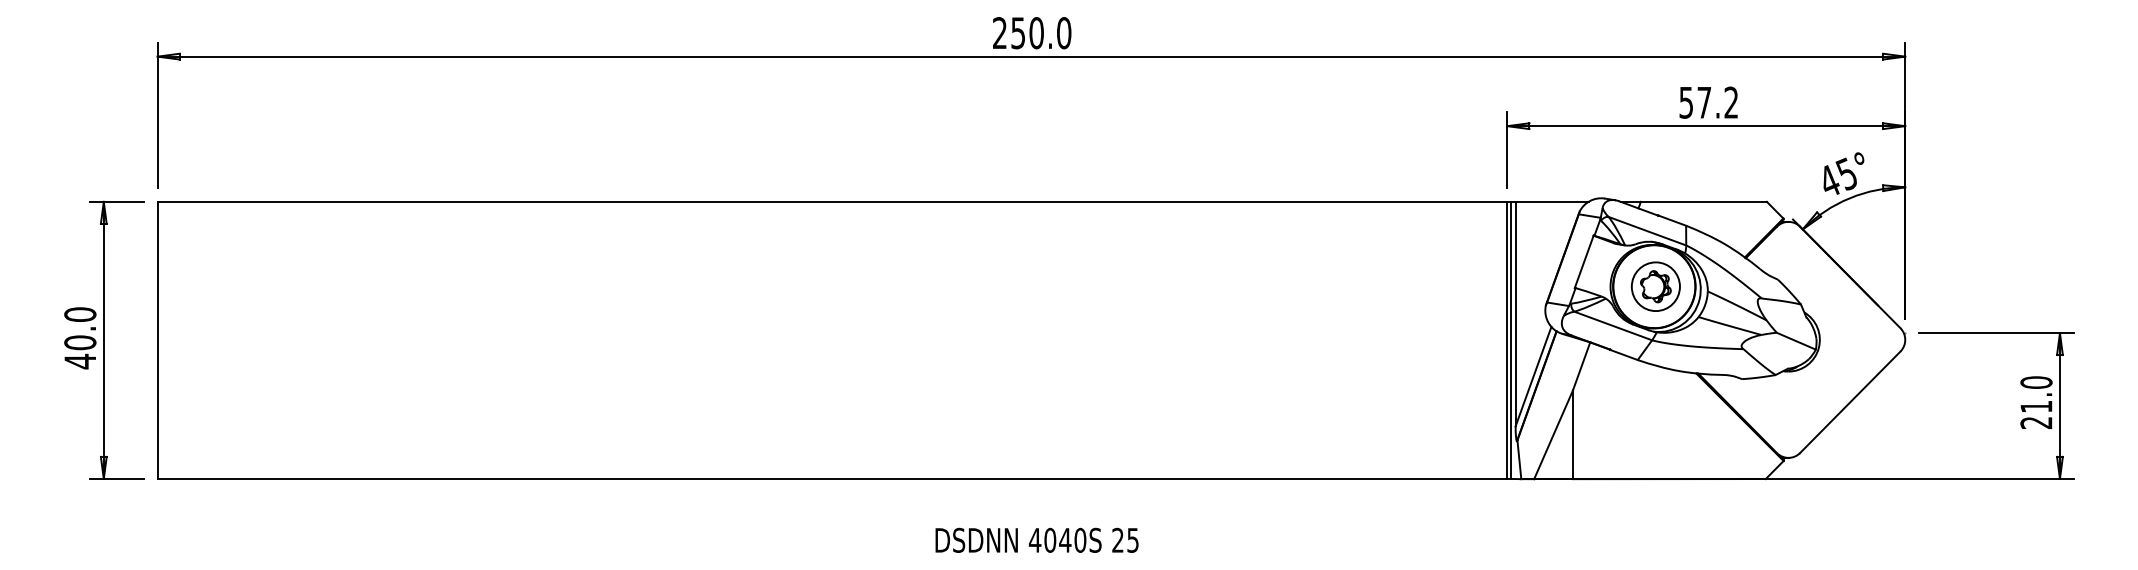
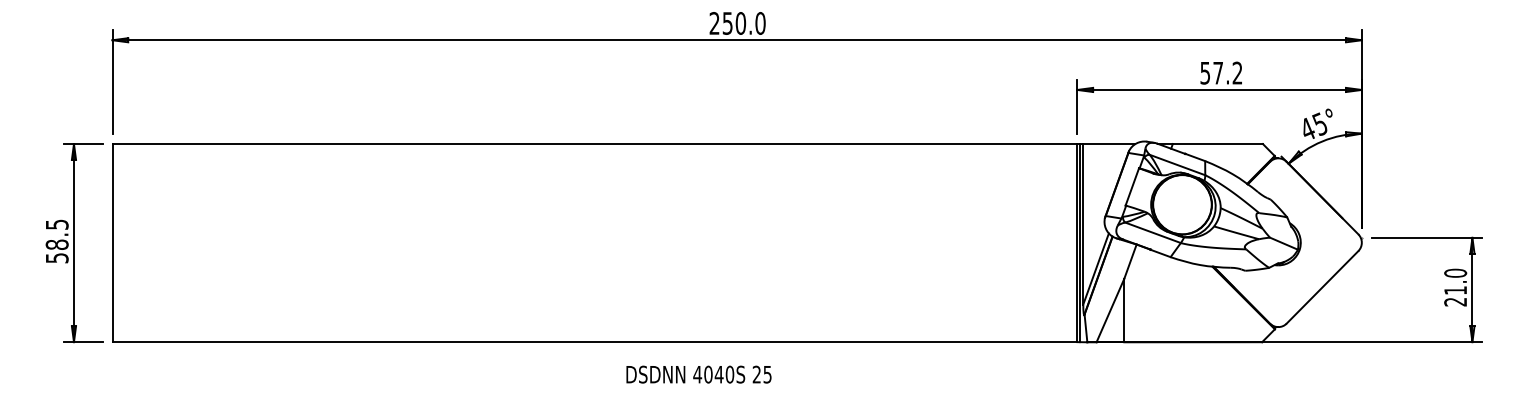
part: (1655, 286) -> (1183, 204), removed
text: (80, 338) -> (57, 241), 40.0 -> 58.5
text: (1036, 539) -> (698, 374), moved

